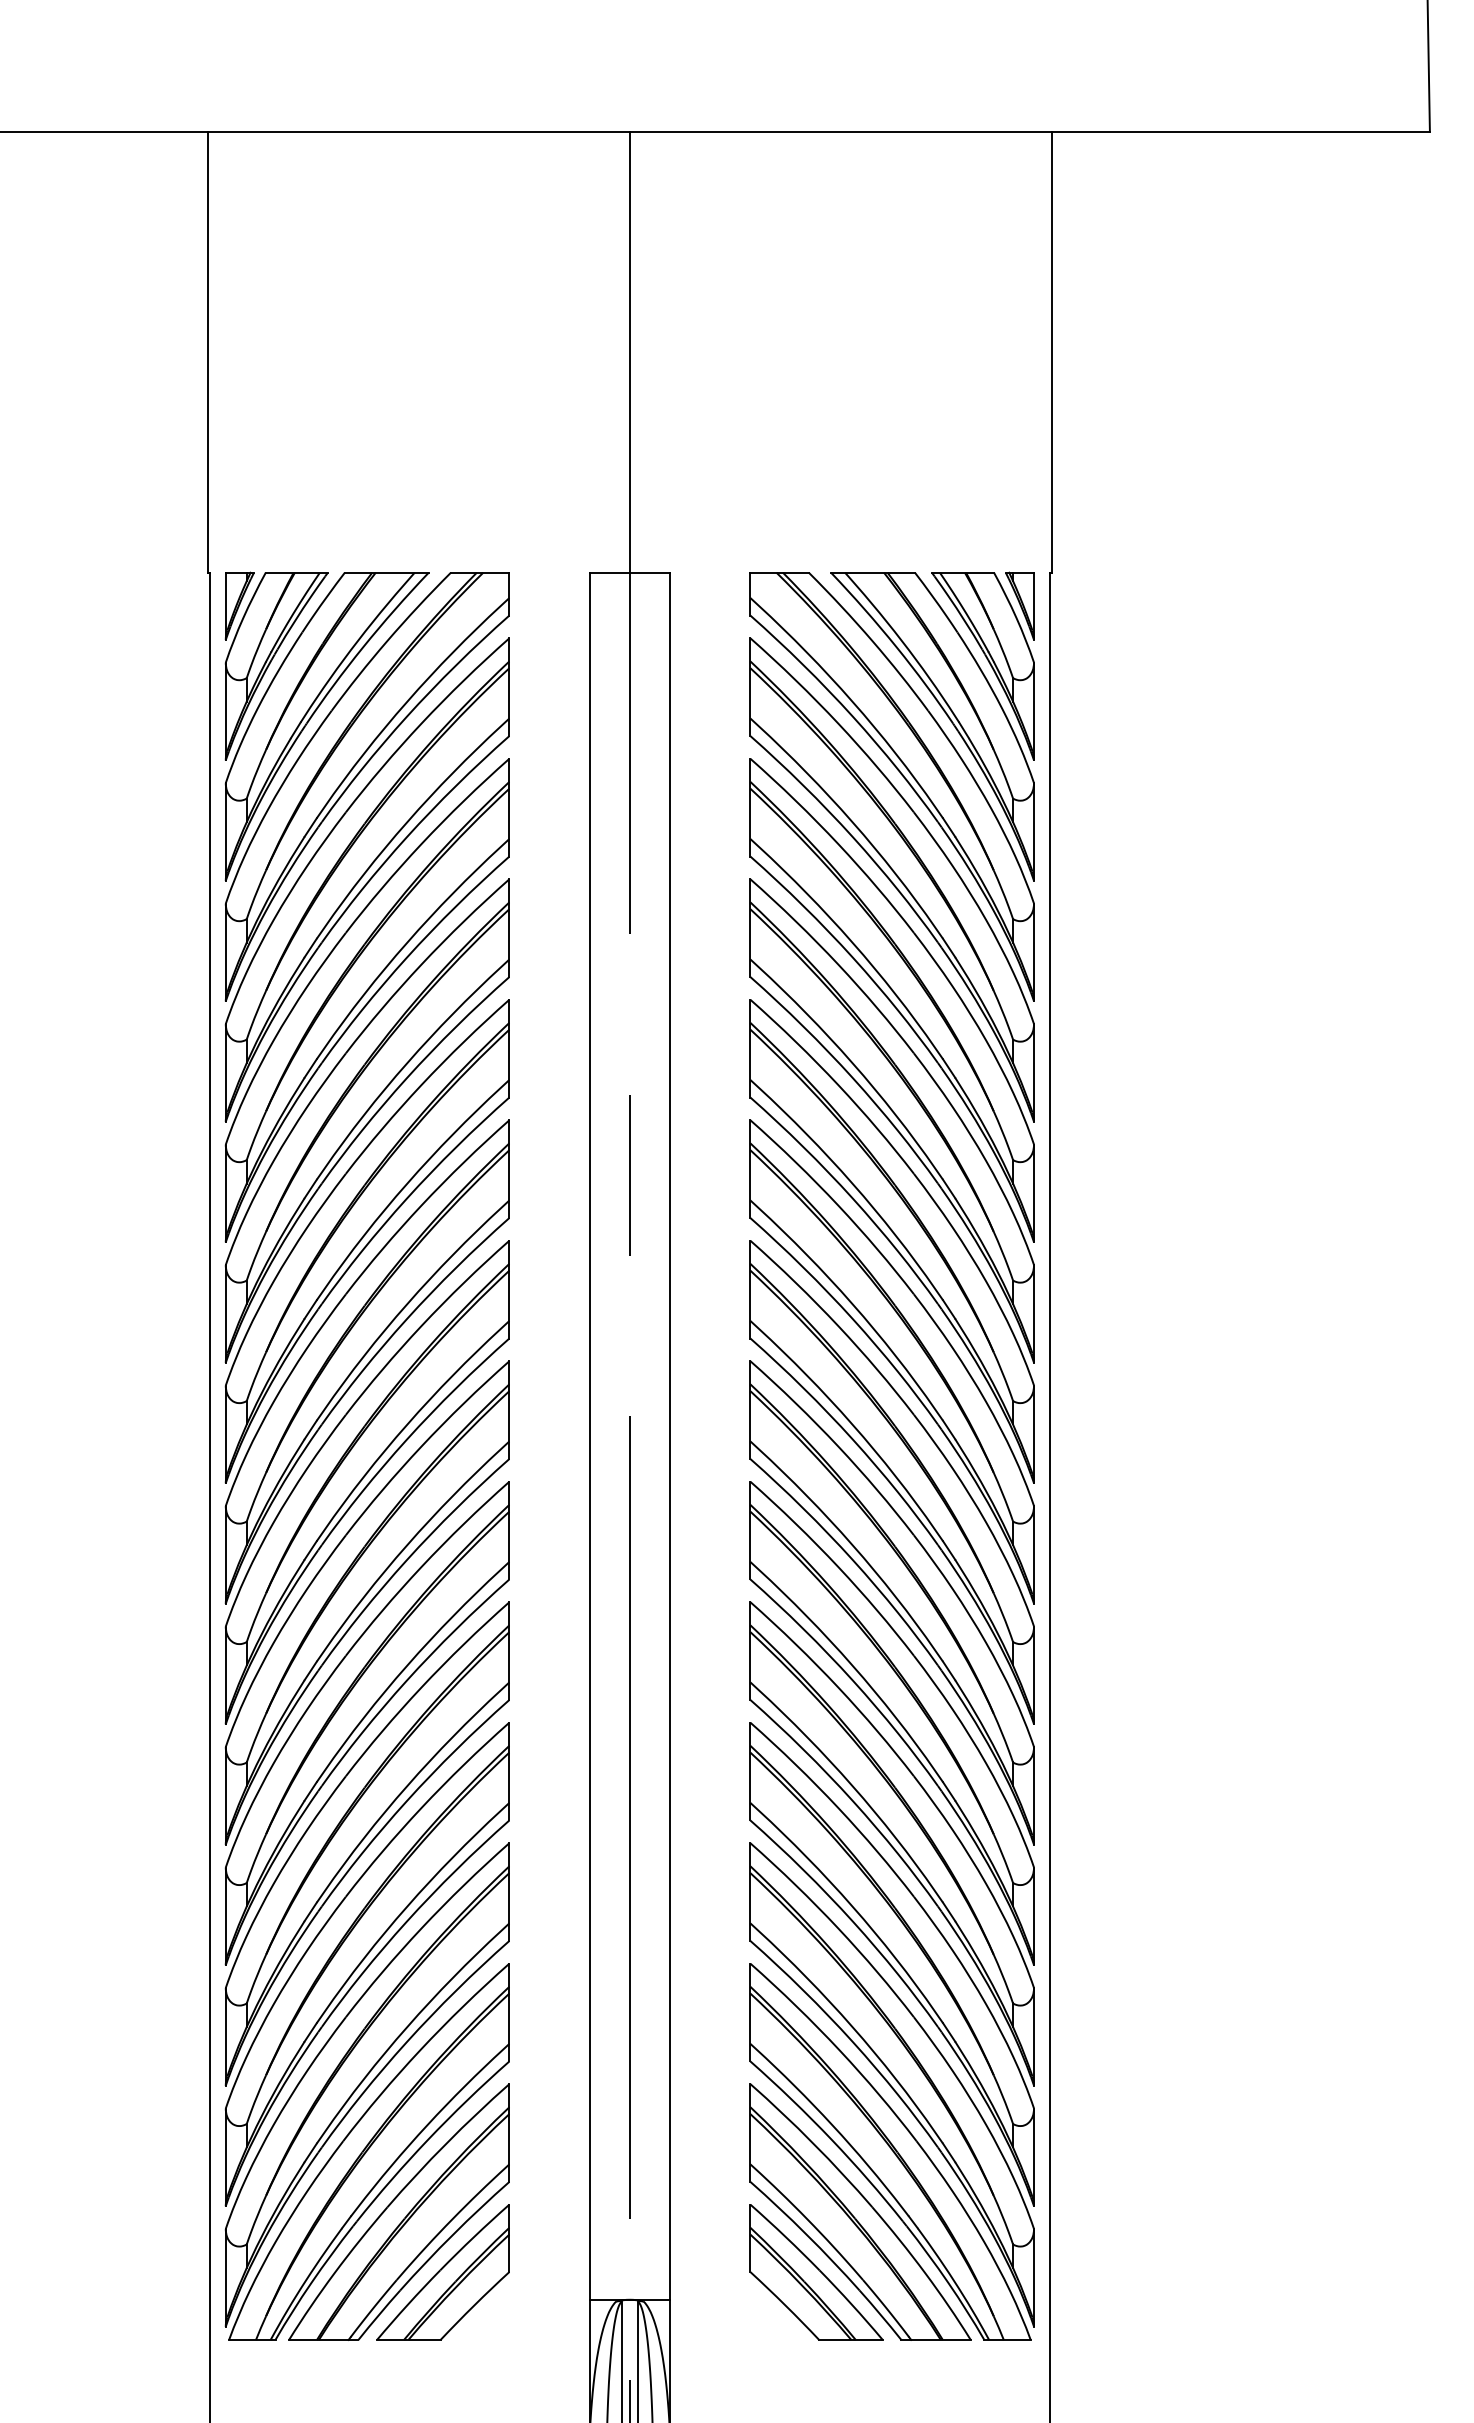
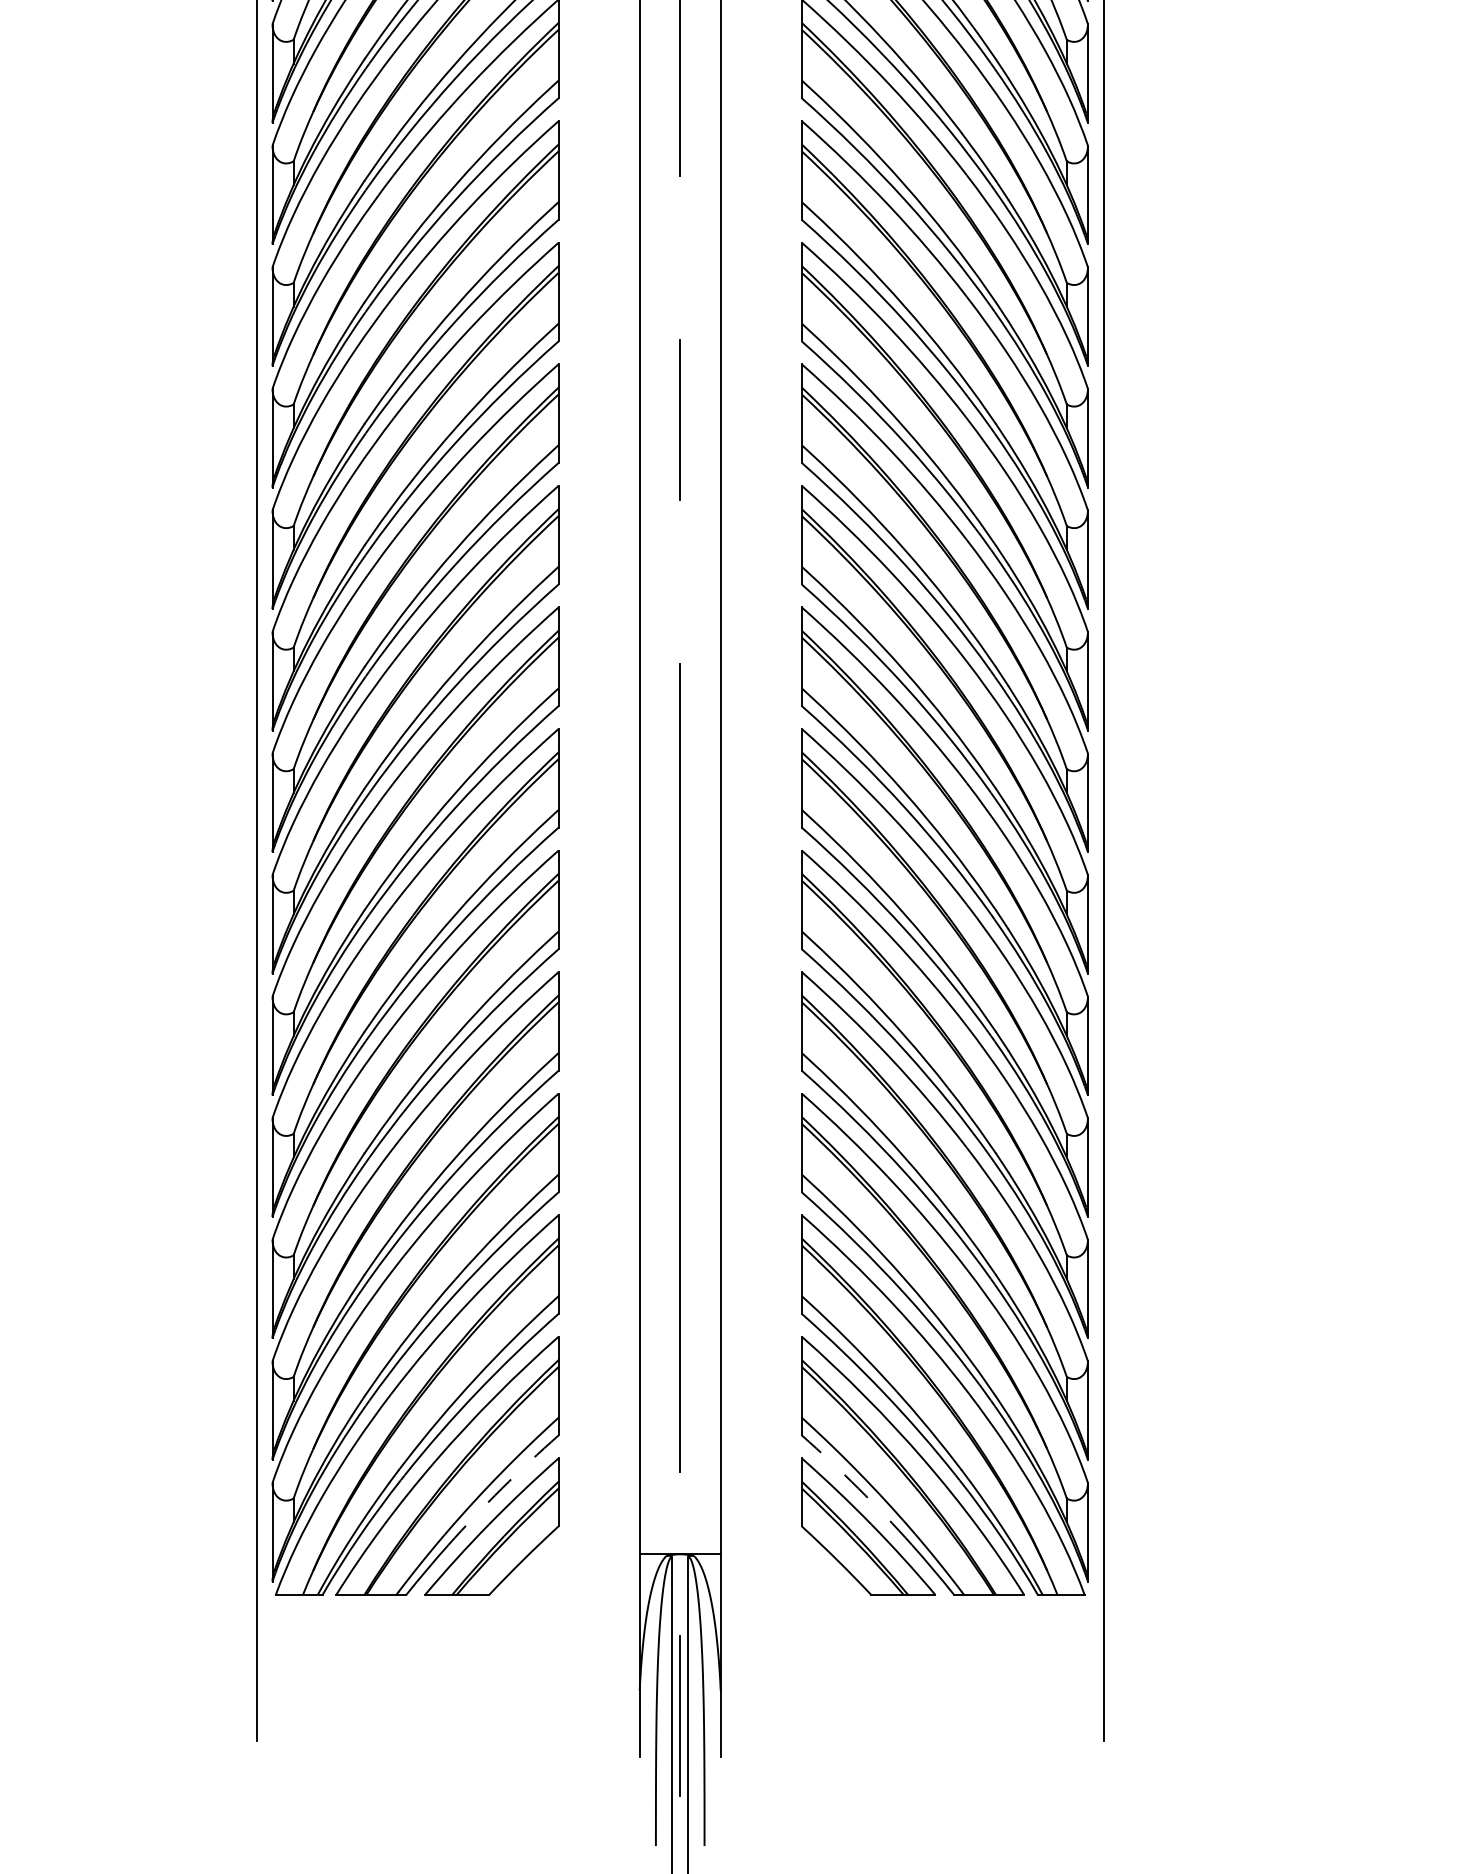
arc: (453, 2234) -> (502, 1488), solid -> dashed
arc: (806, 2234) -> (858, 1488), solid -> dashed

